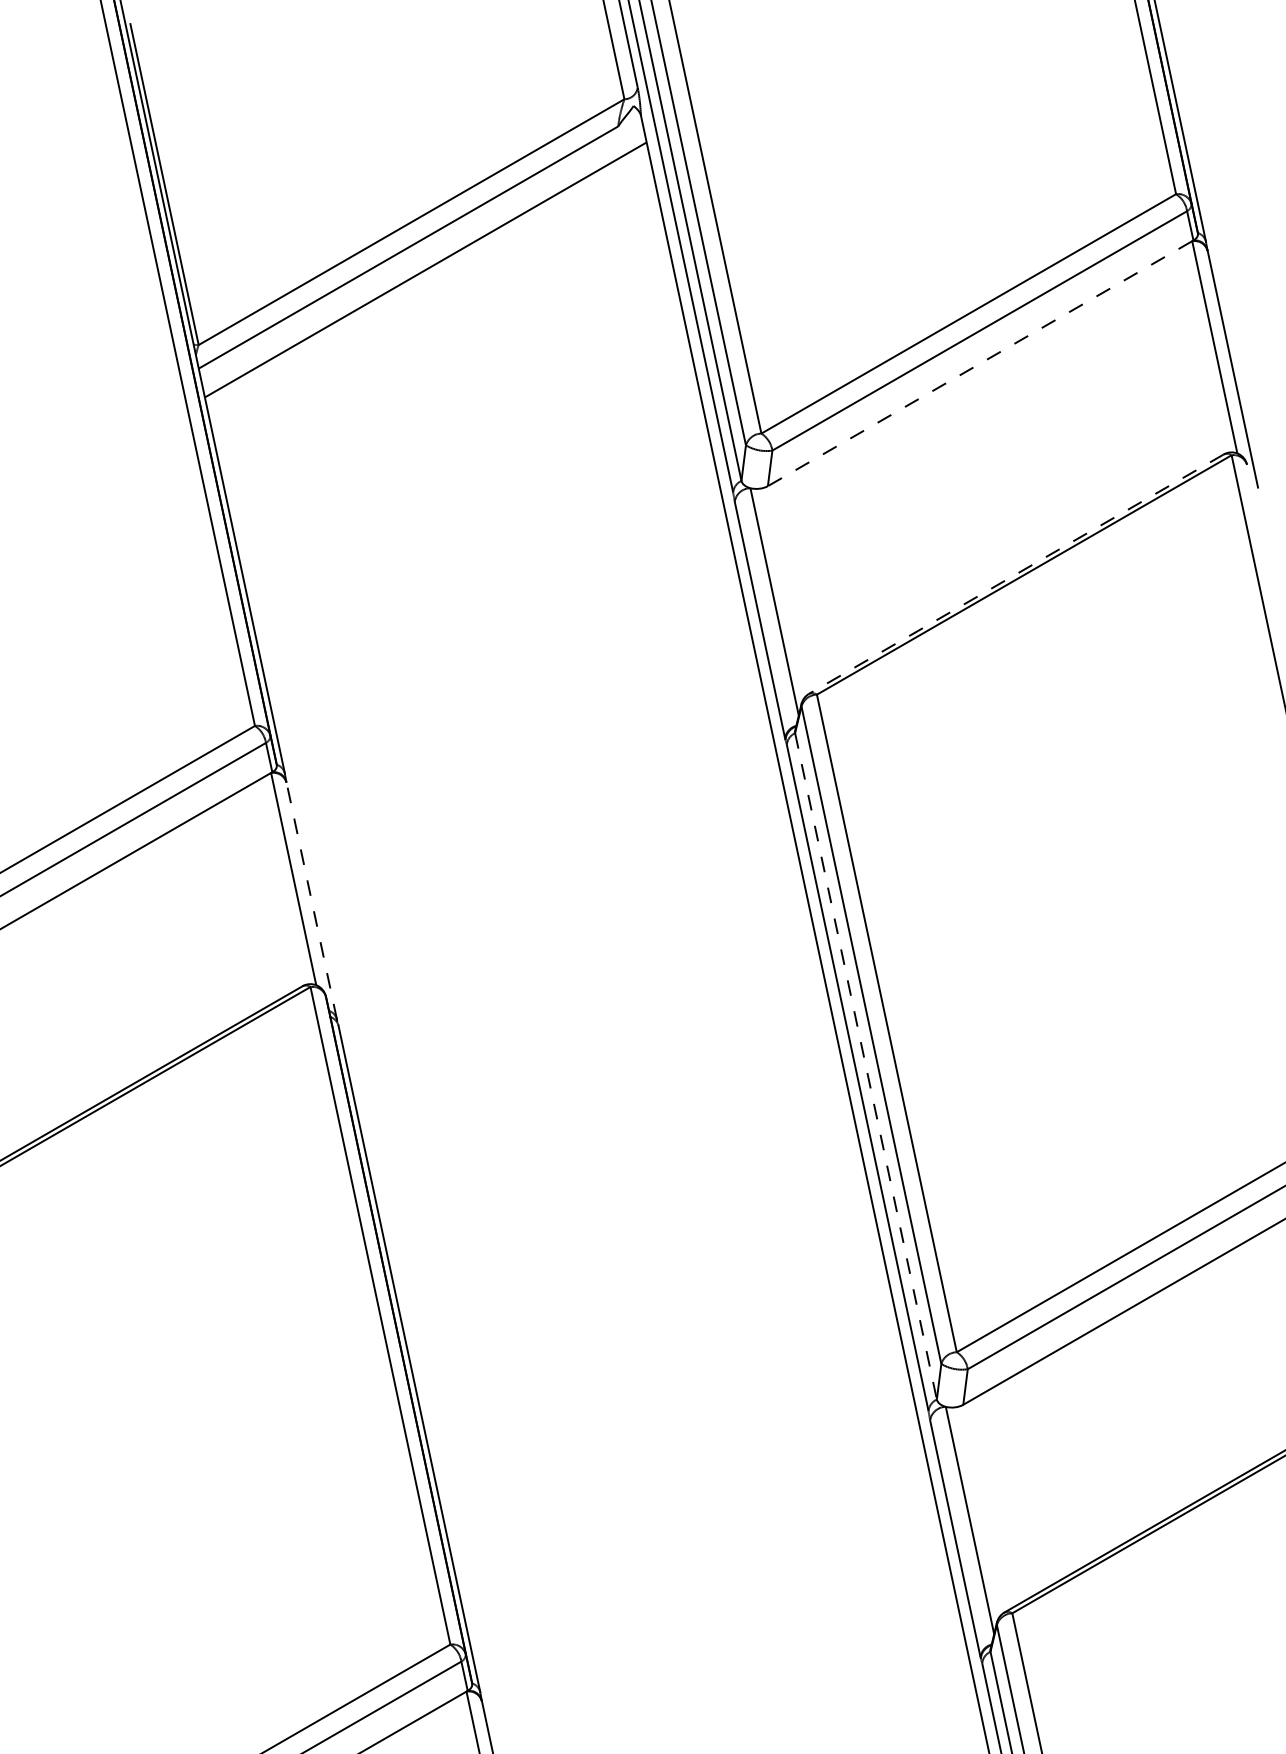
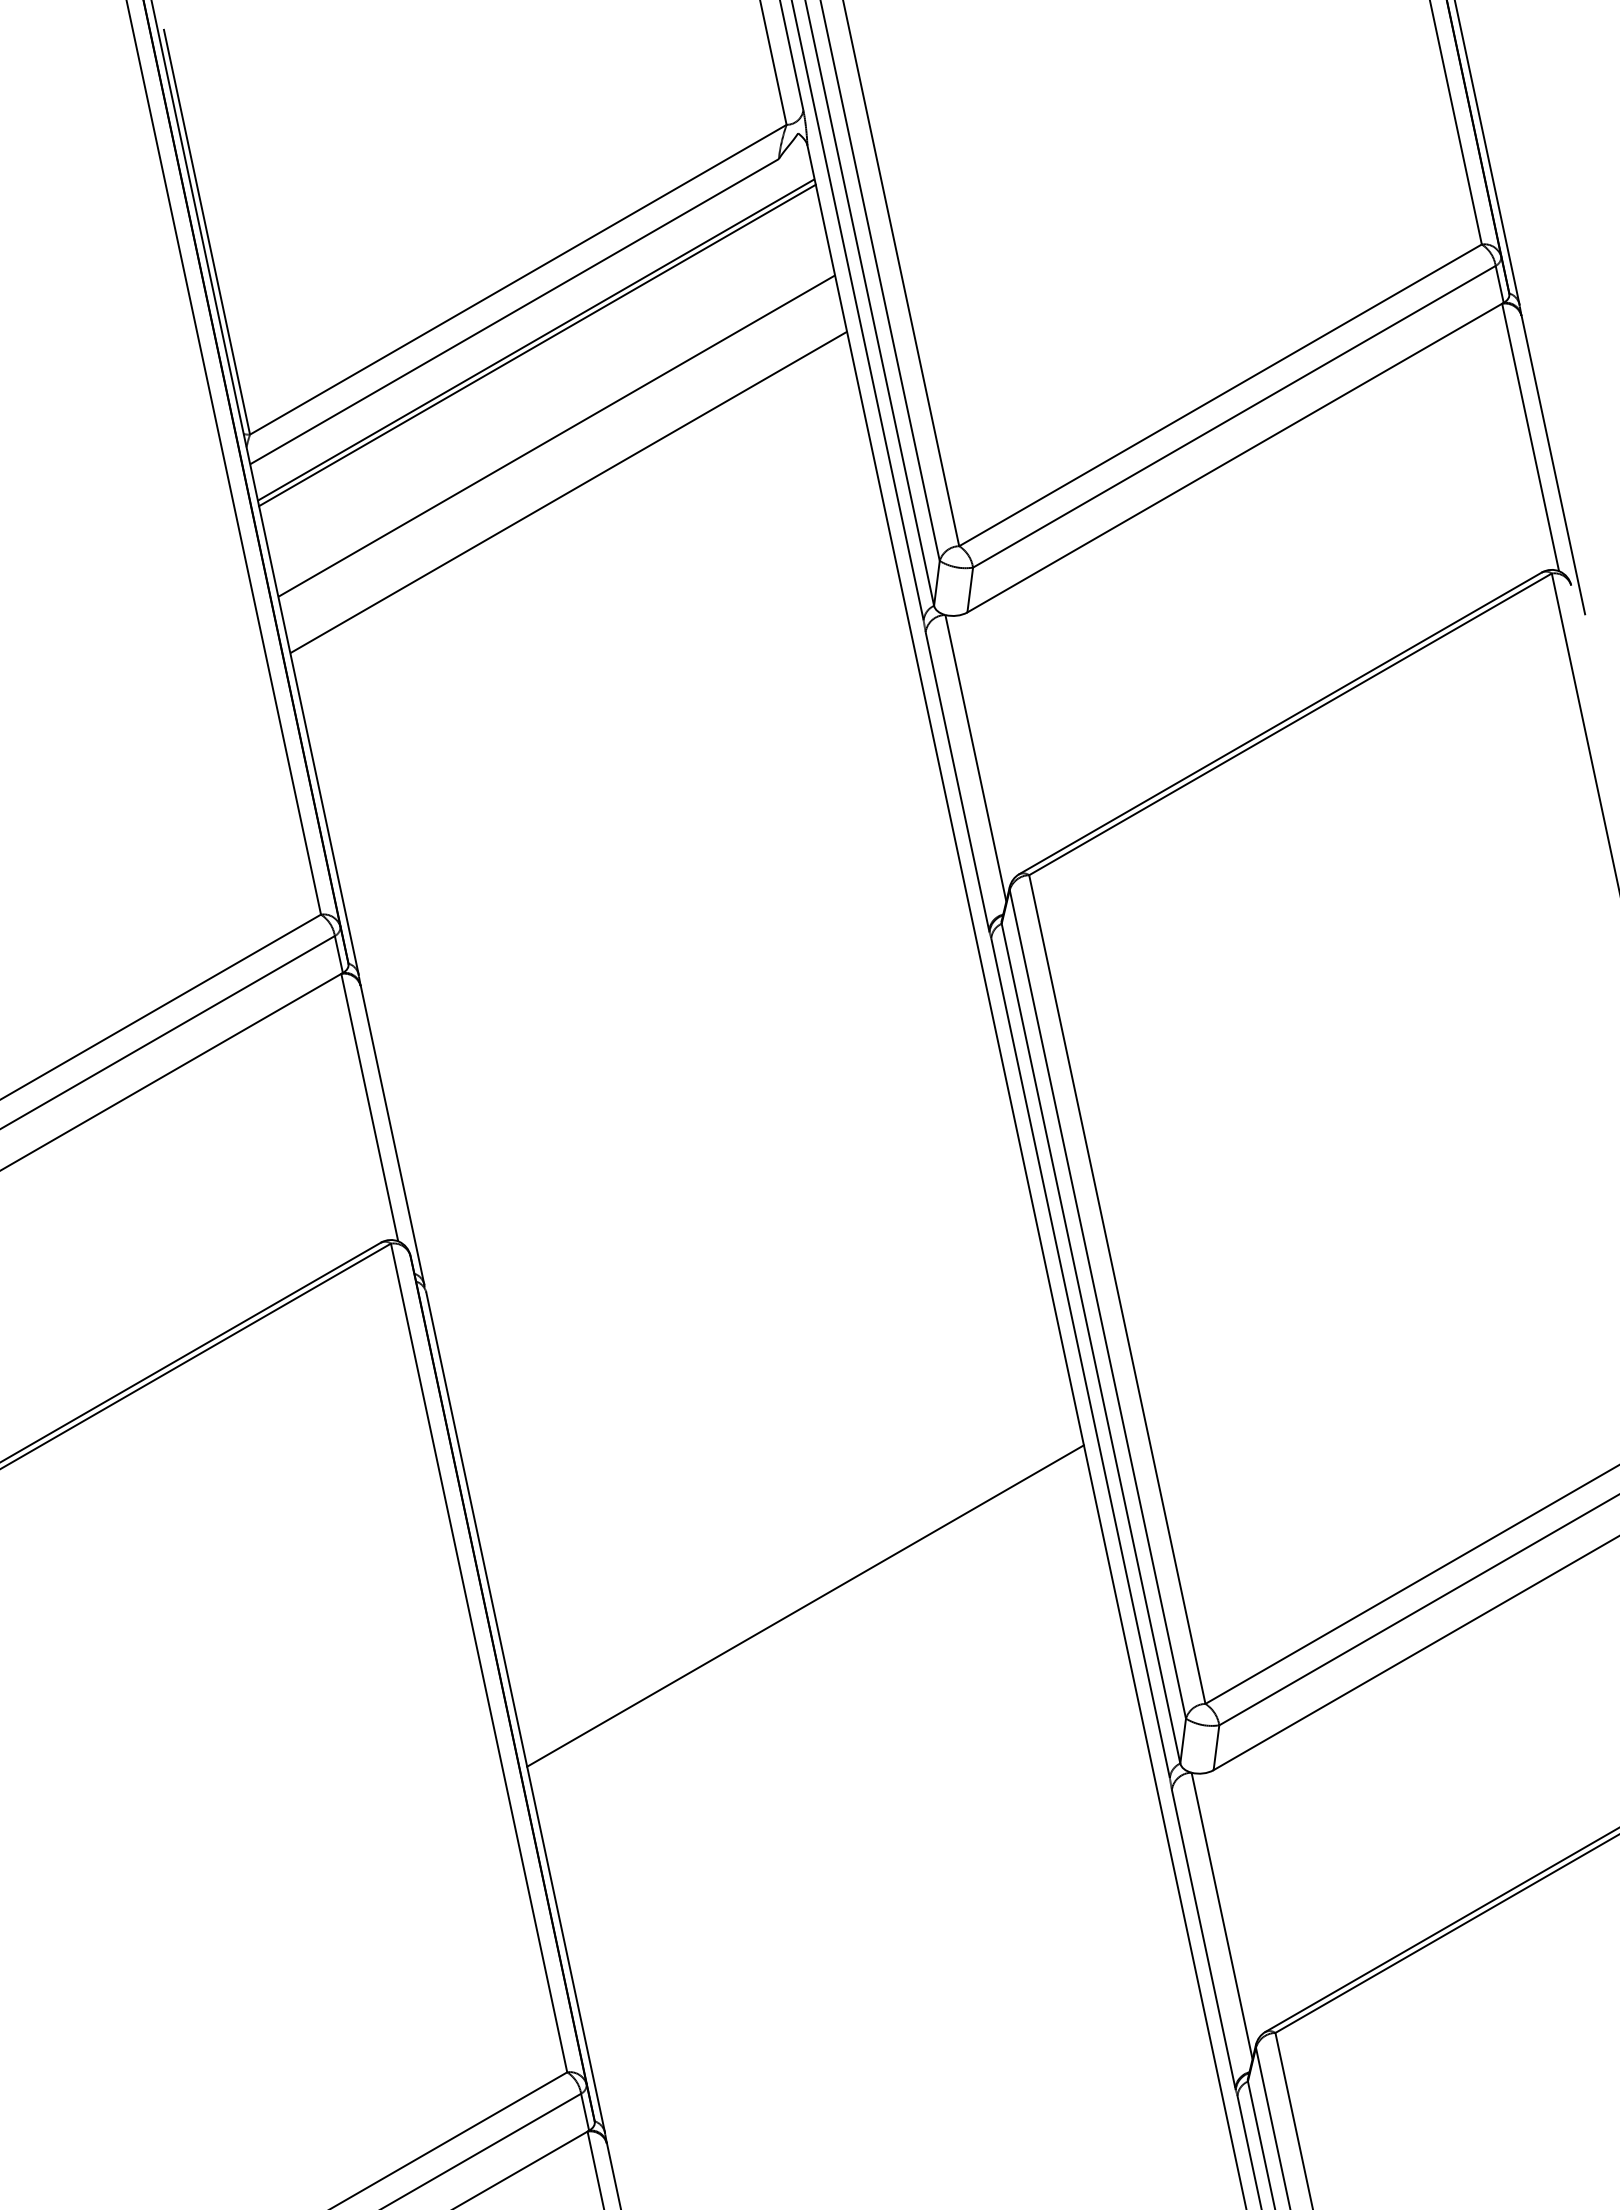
line: (426, 274) -> (537, 345), added
line: (441, 345) -> (556, 435), added
line: (979, 364) -> (1234, 458), dashed -> solid
line: (451, 390) -> (568, 492), added
line: (1016, 574) -> (1280, 723), dashed -> solid
line: (311, 901) -> (392, 1135), dashed -> solid
line: (866, 1067) -> (1091, 1344), dashed -> solid
line: (639, 1274) -> (805, 1605), added

